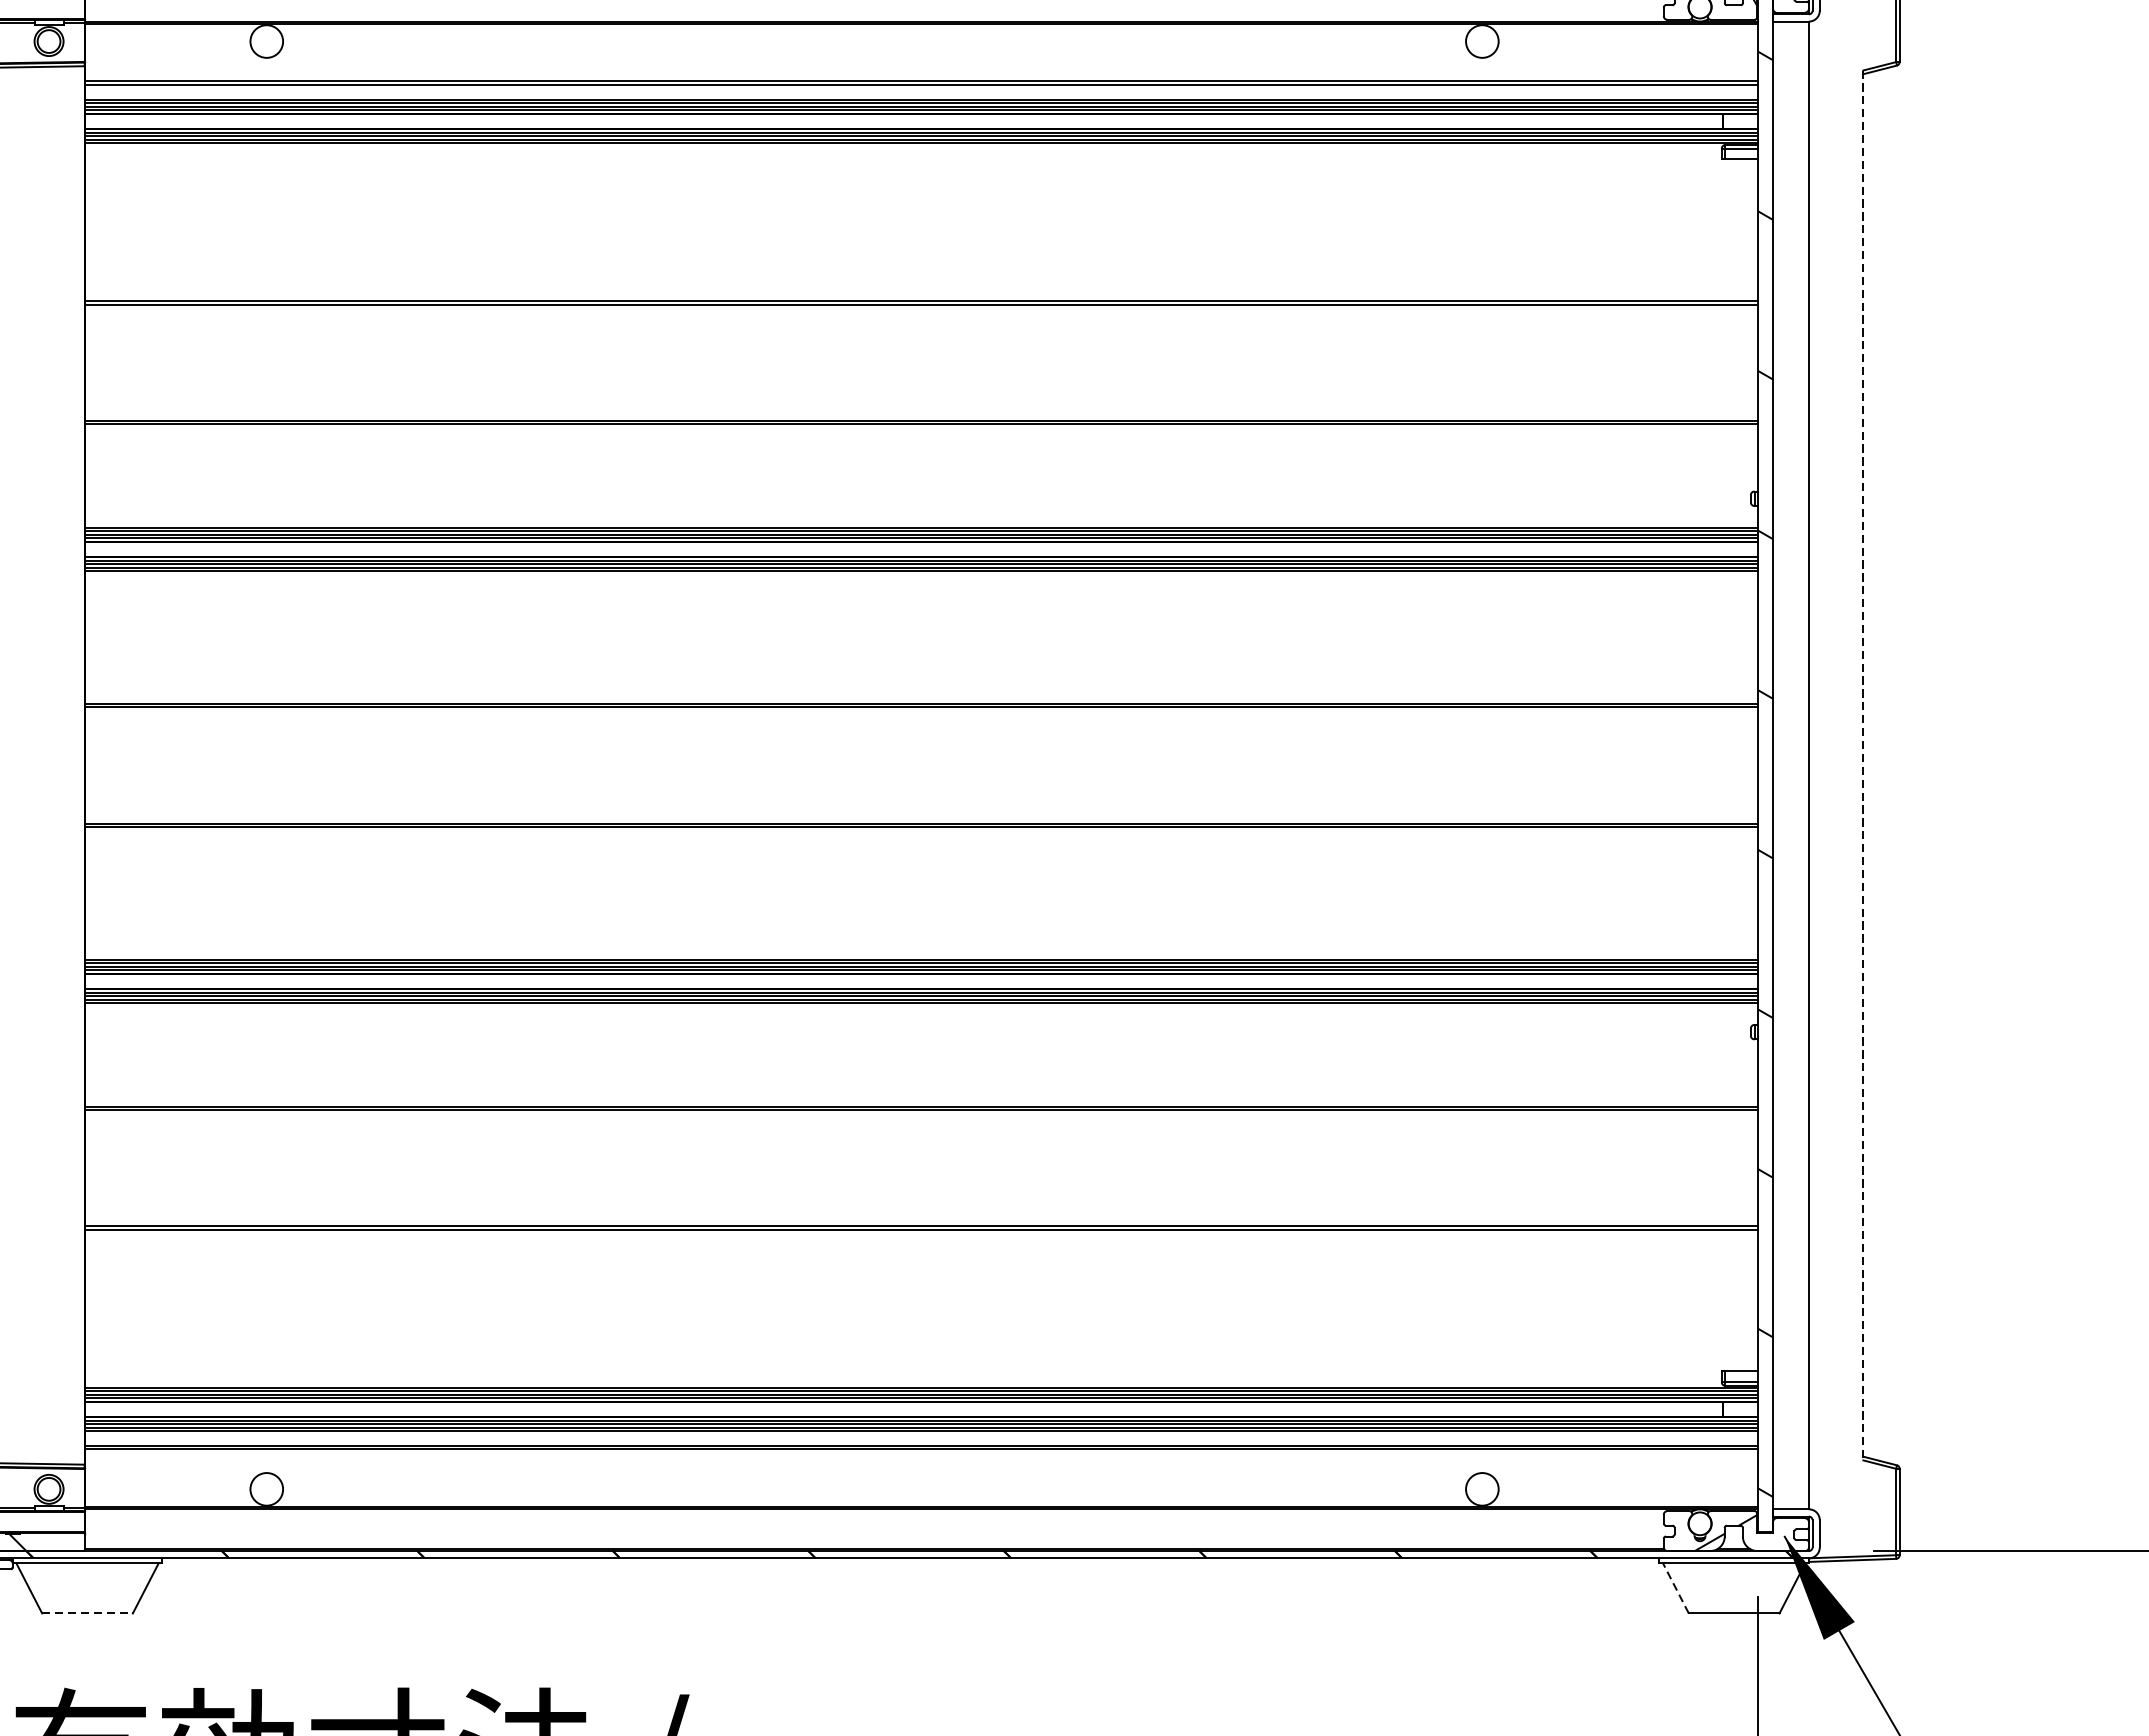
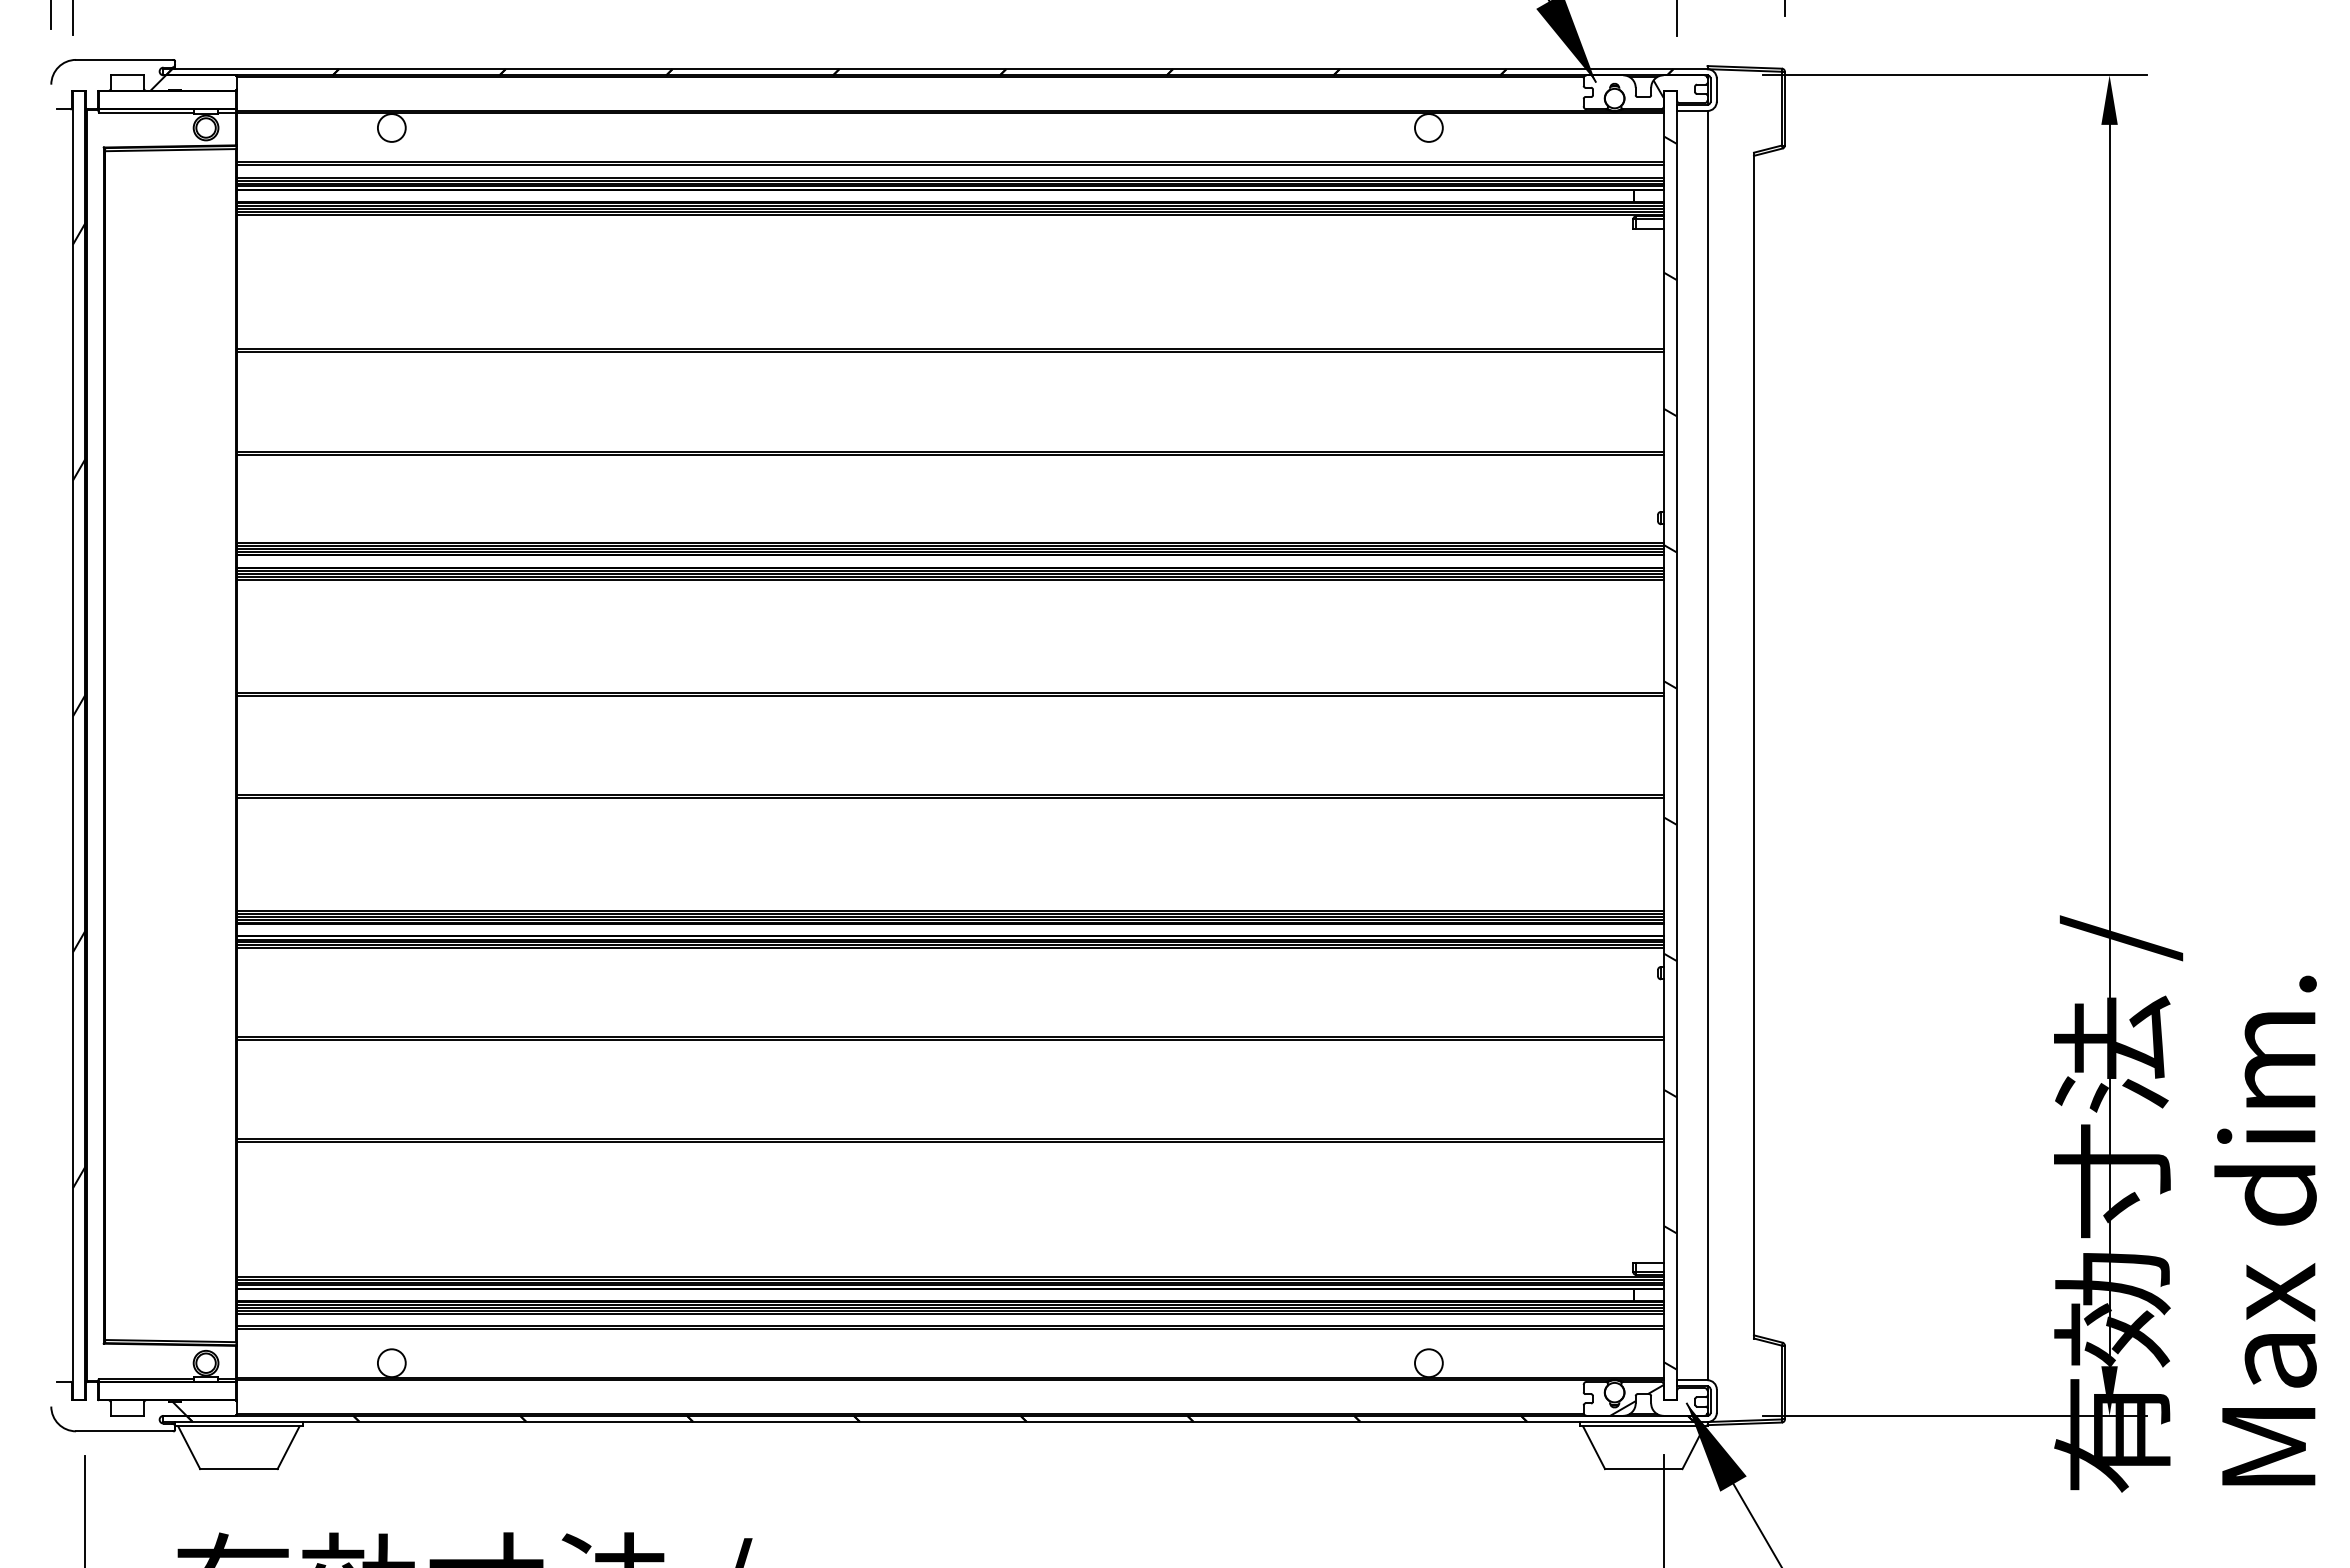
line: (1862, 765) -> (1753, 745), dashed -> solid
line: (1675, 1588) -> (1593, 1447), dashed -> solid
line: (87, 1613) -> (238, 1469), dashed -> solid

